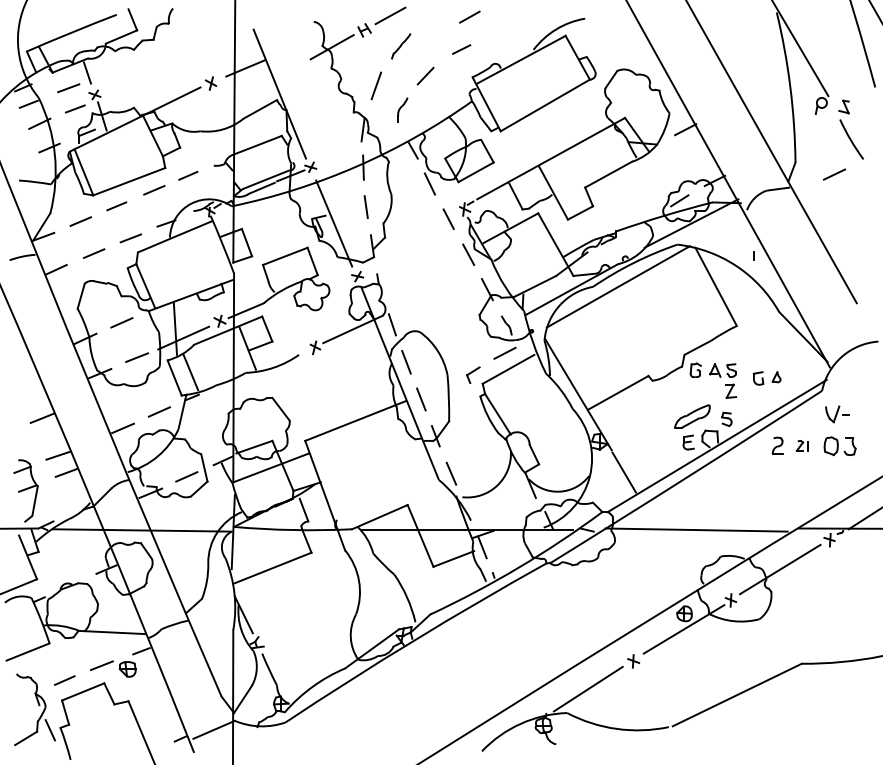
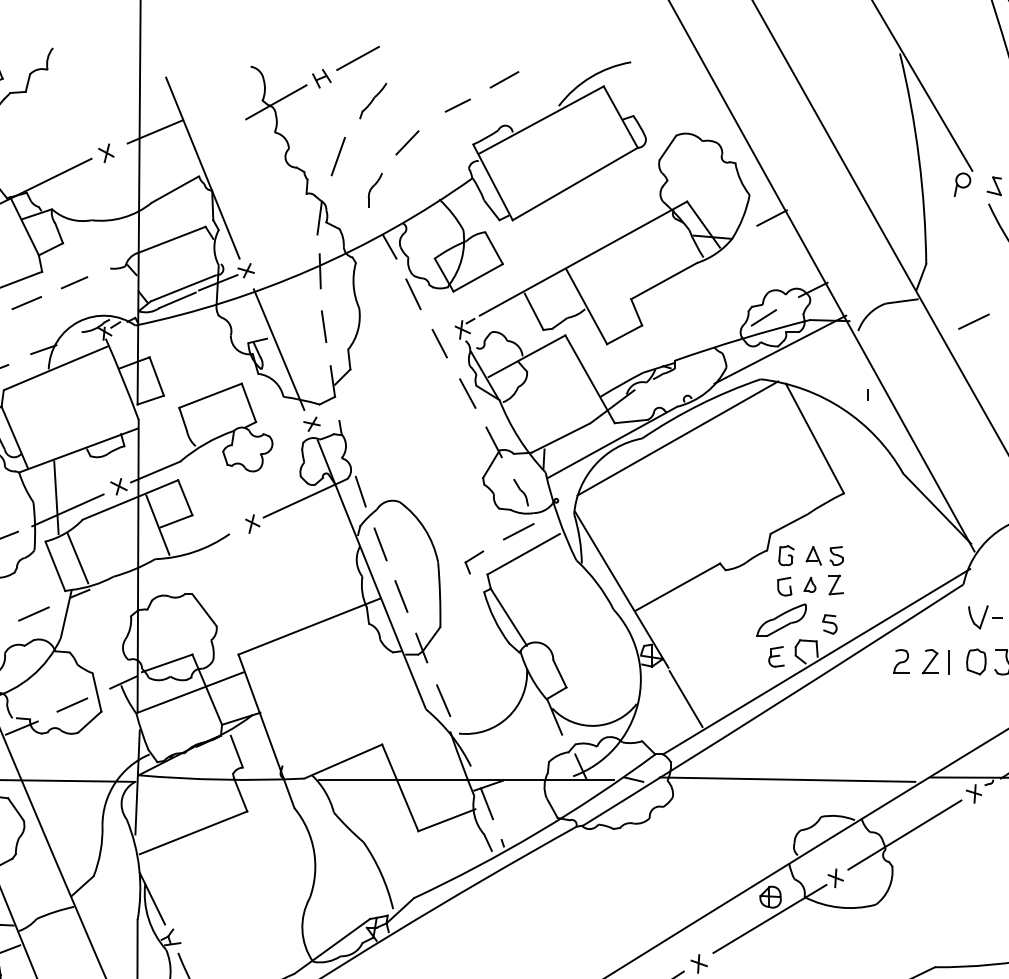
line: (469, 16) -> (504, 78), moved
line: (834, 174) -> (973, 321), moved
part: (767, 378) -> (797, 586), moved
part: (802, 445) -> (936, 661), size x1.67

